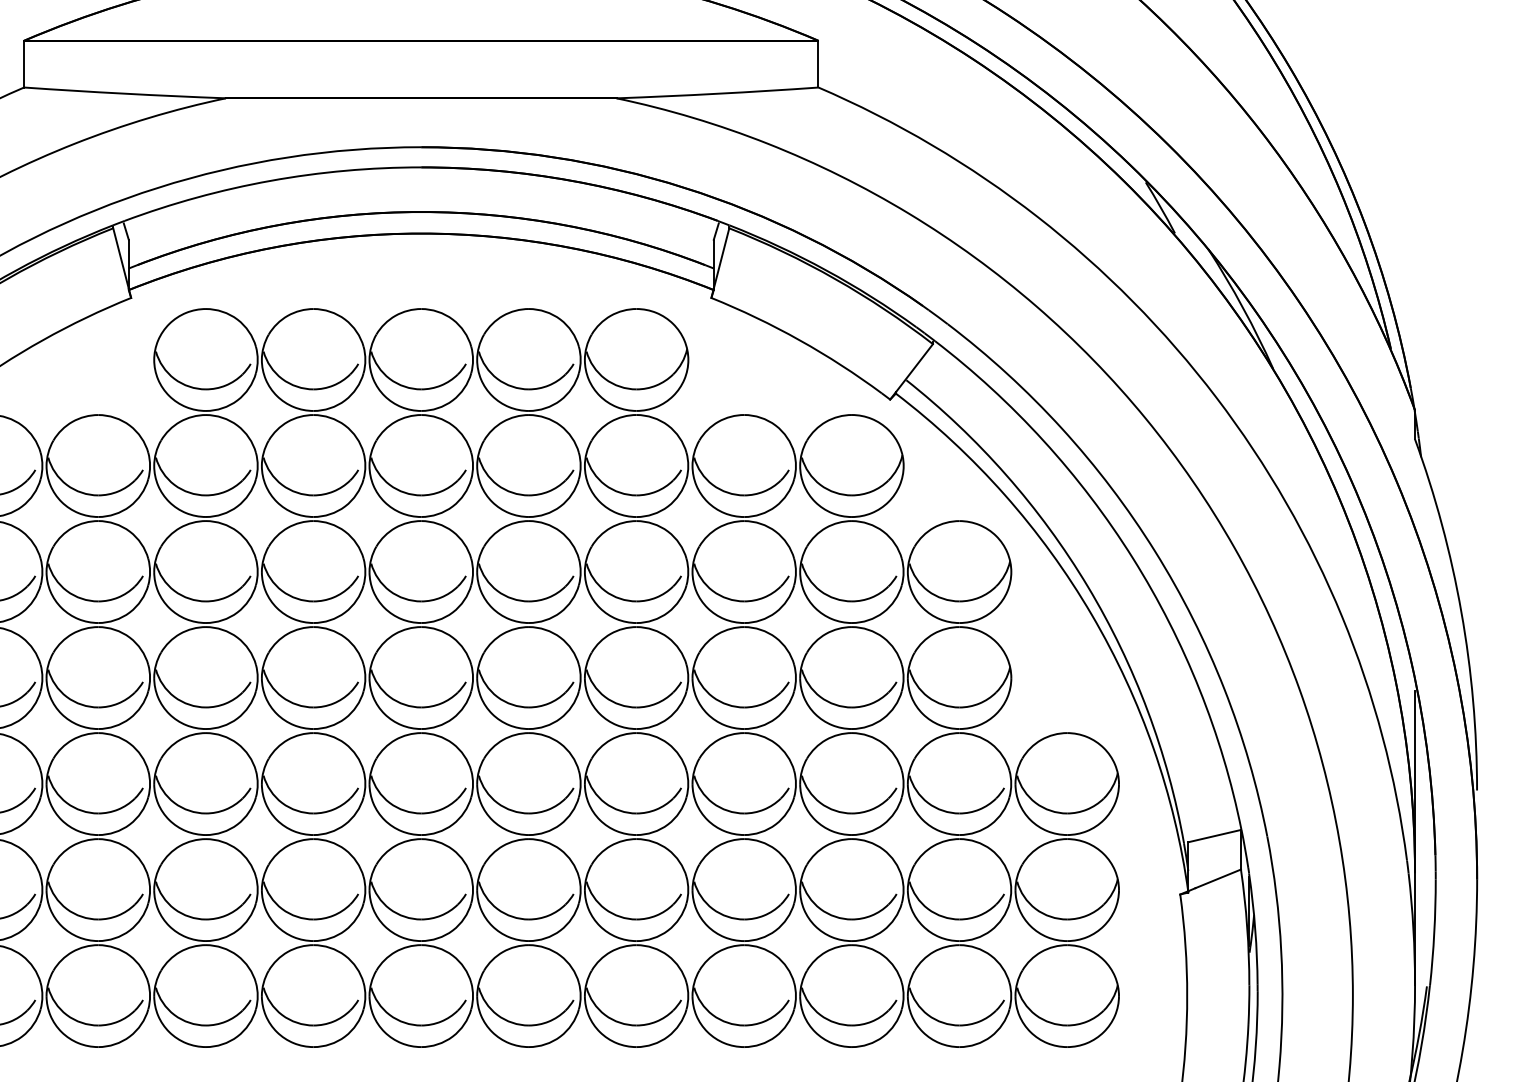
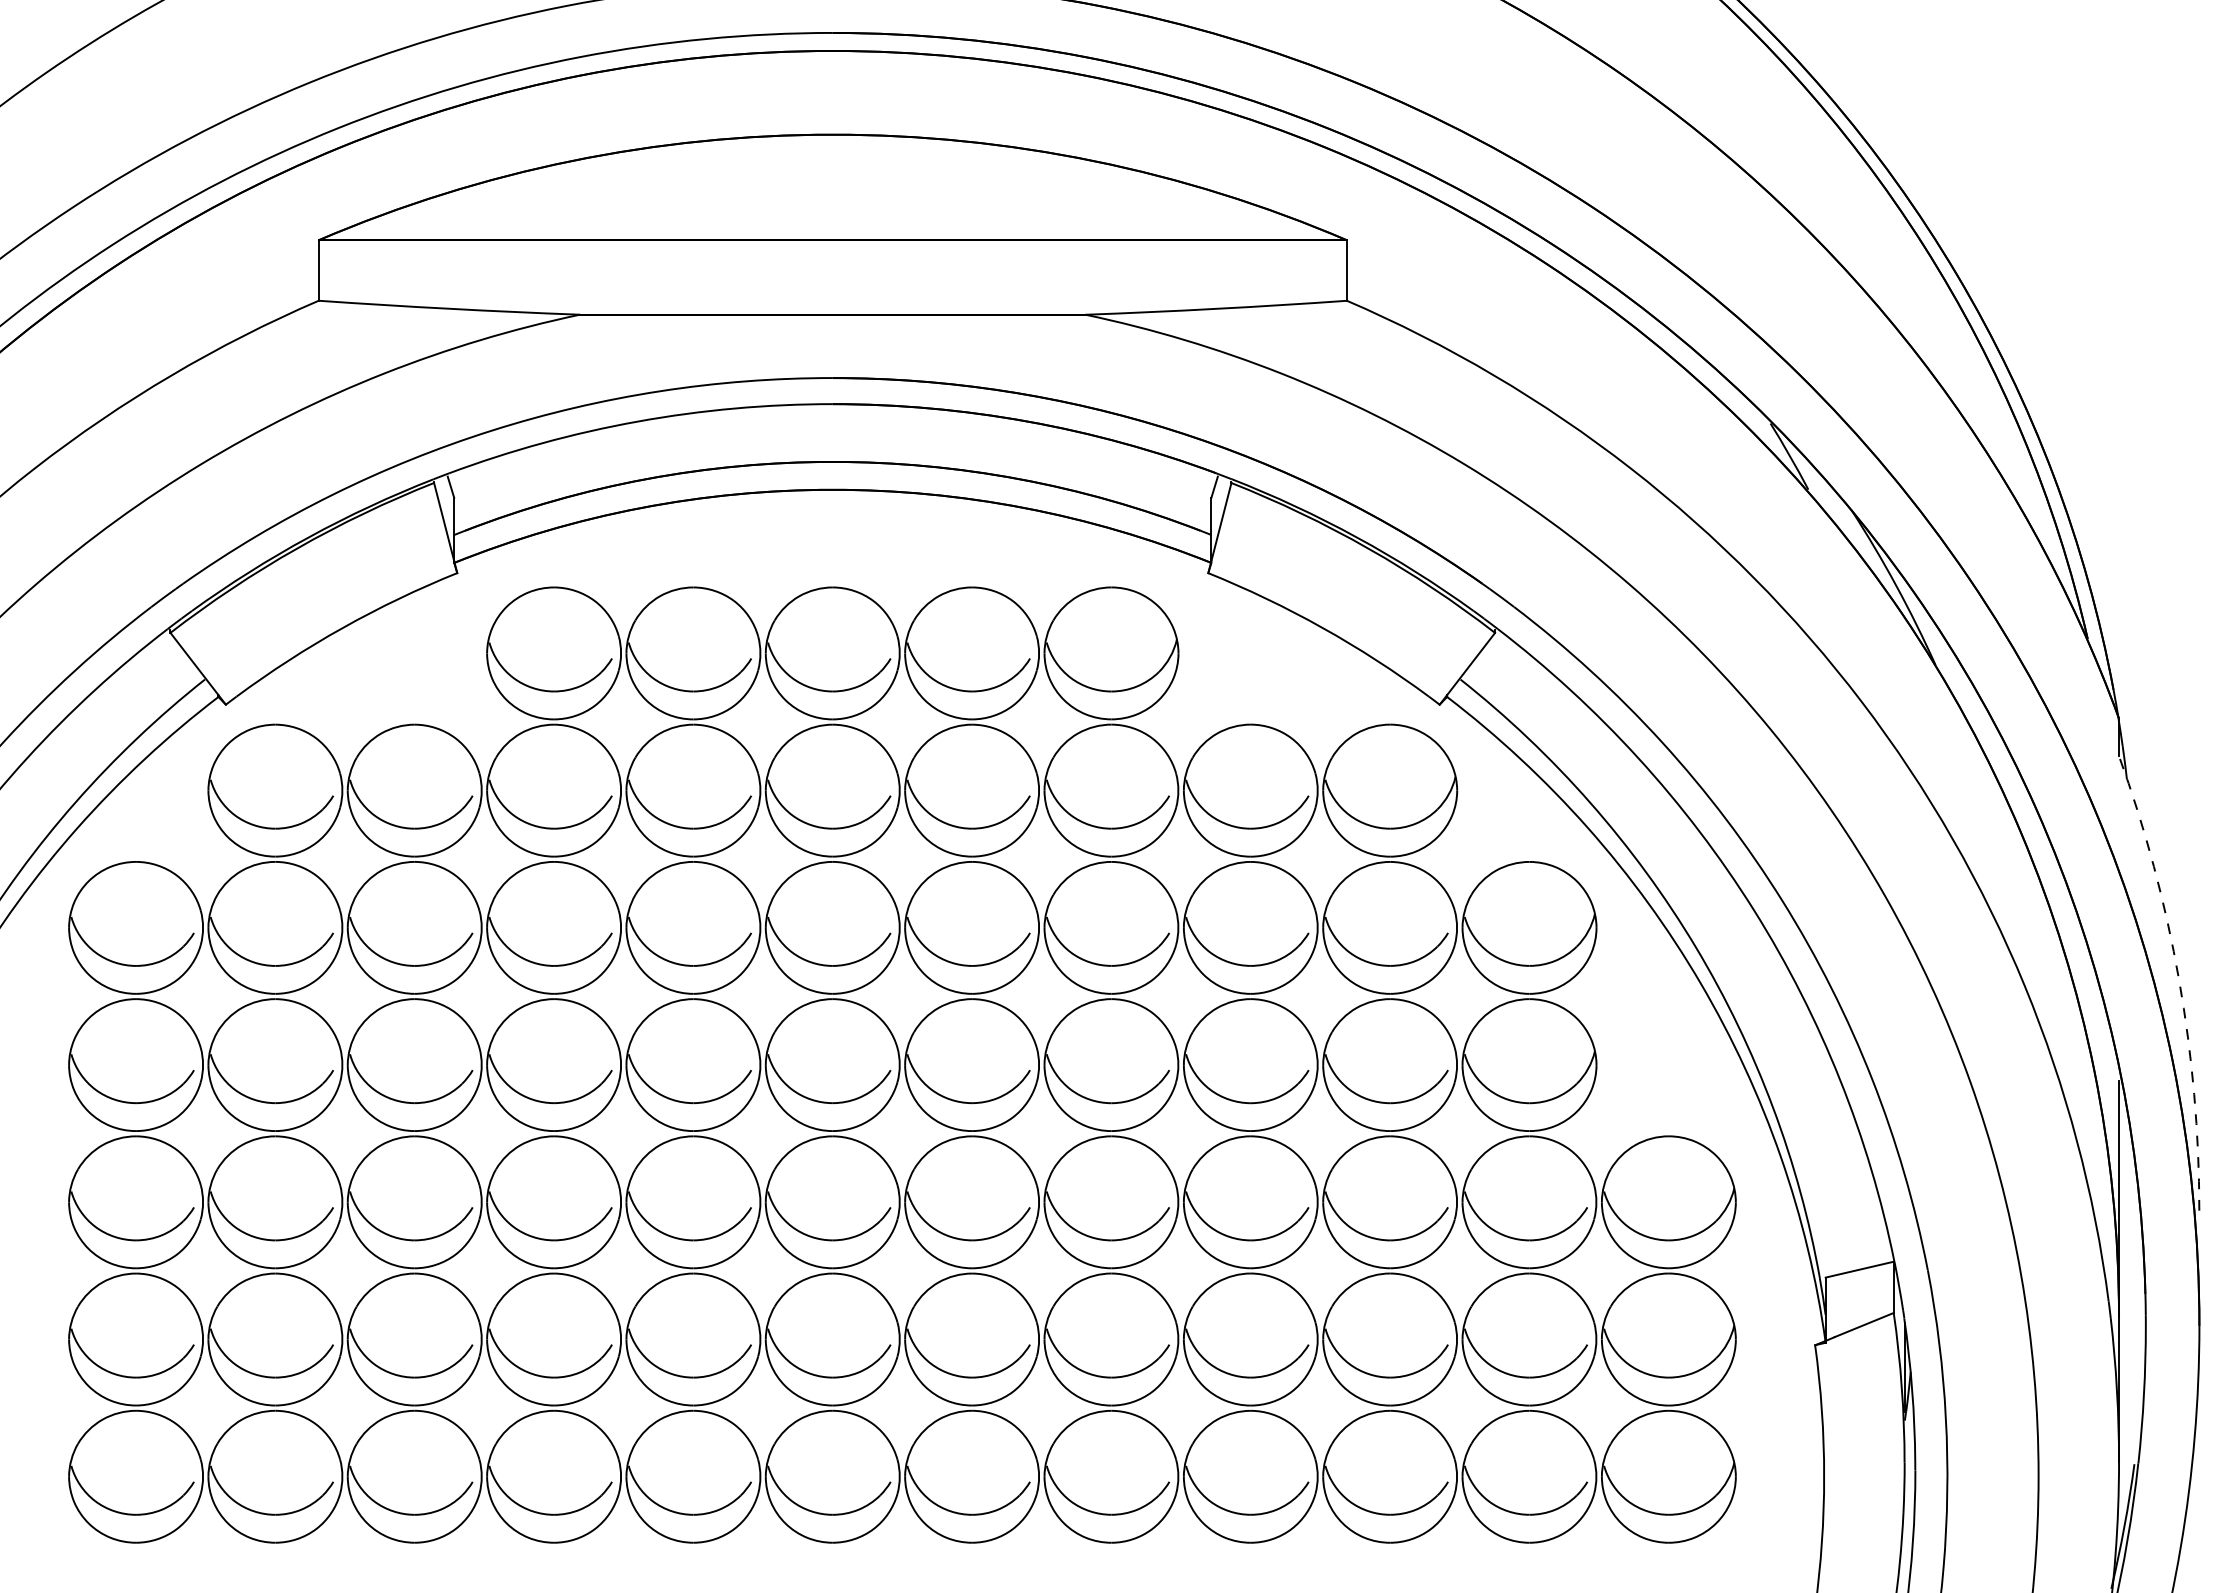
arc: (1461, 611) -> (2179, 979), solid -> dashed

